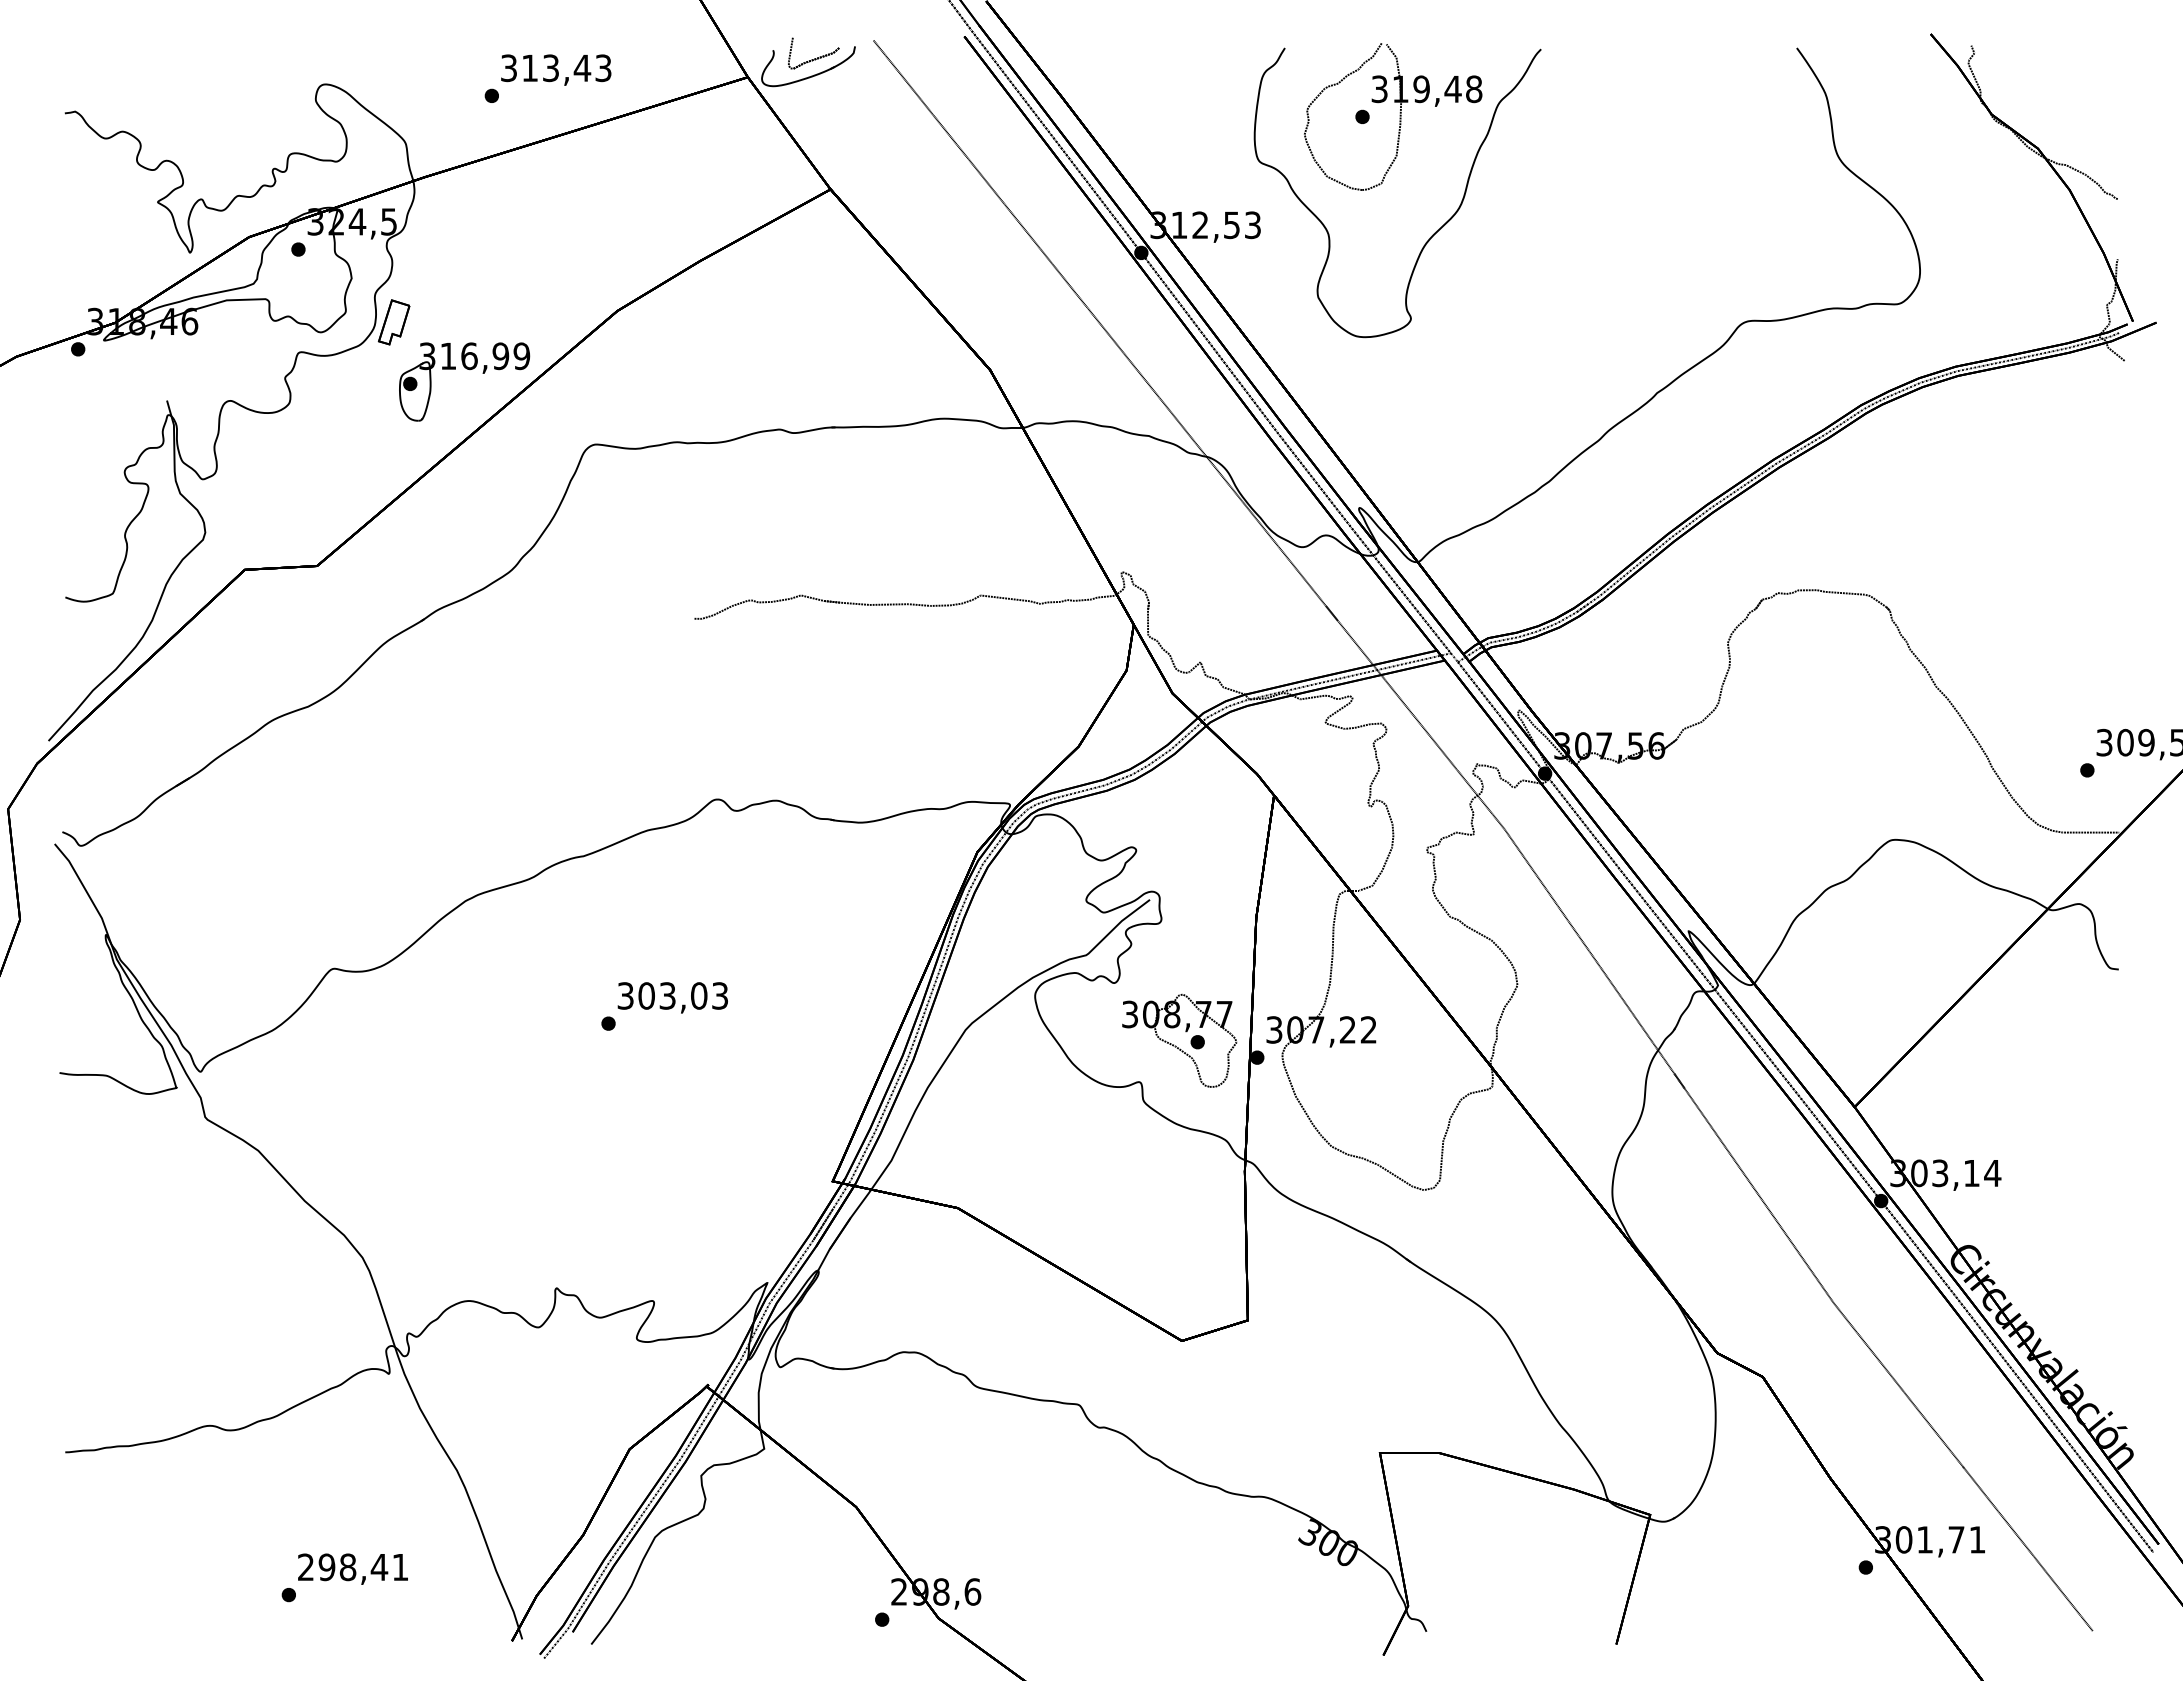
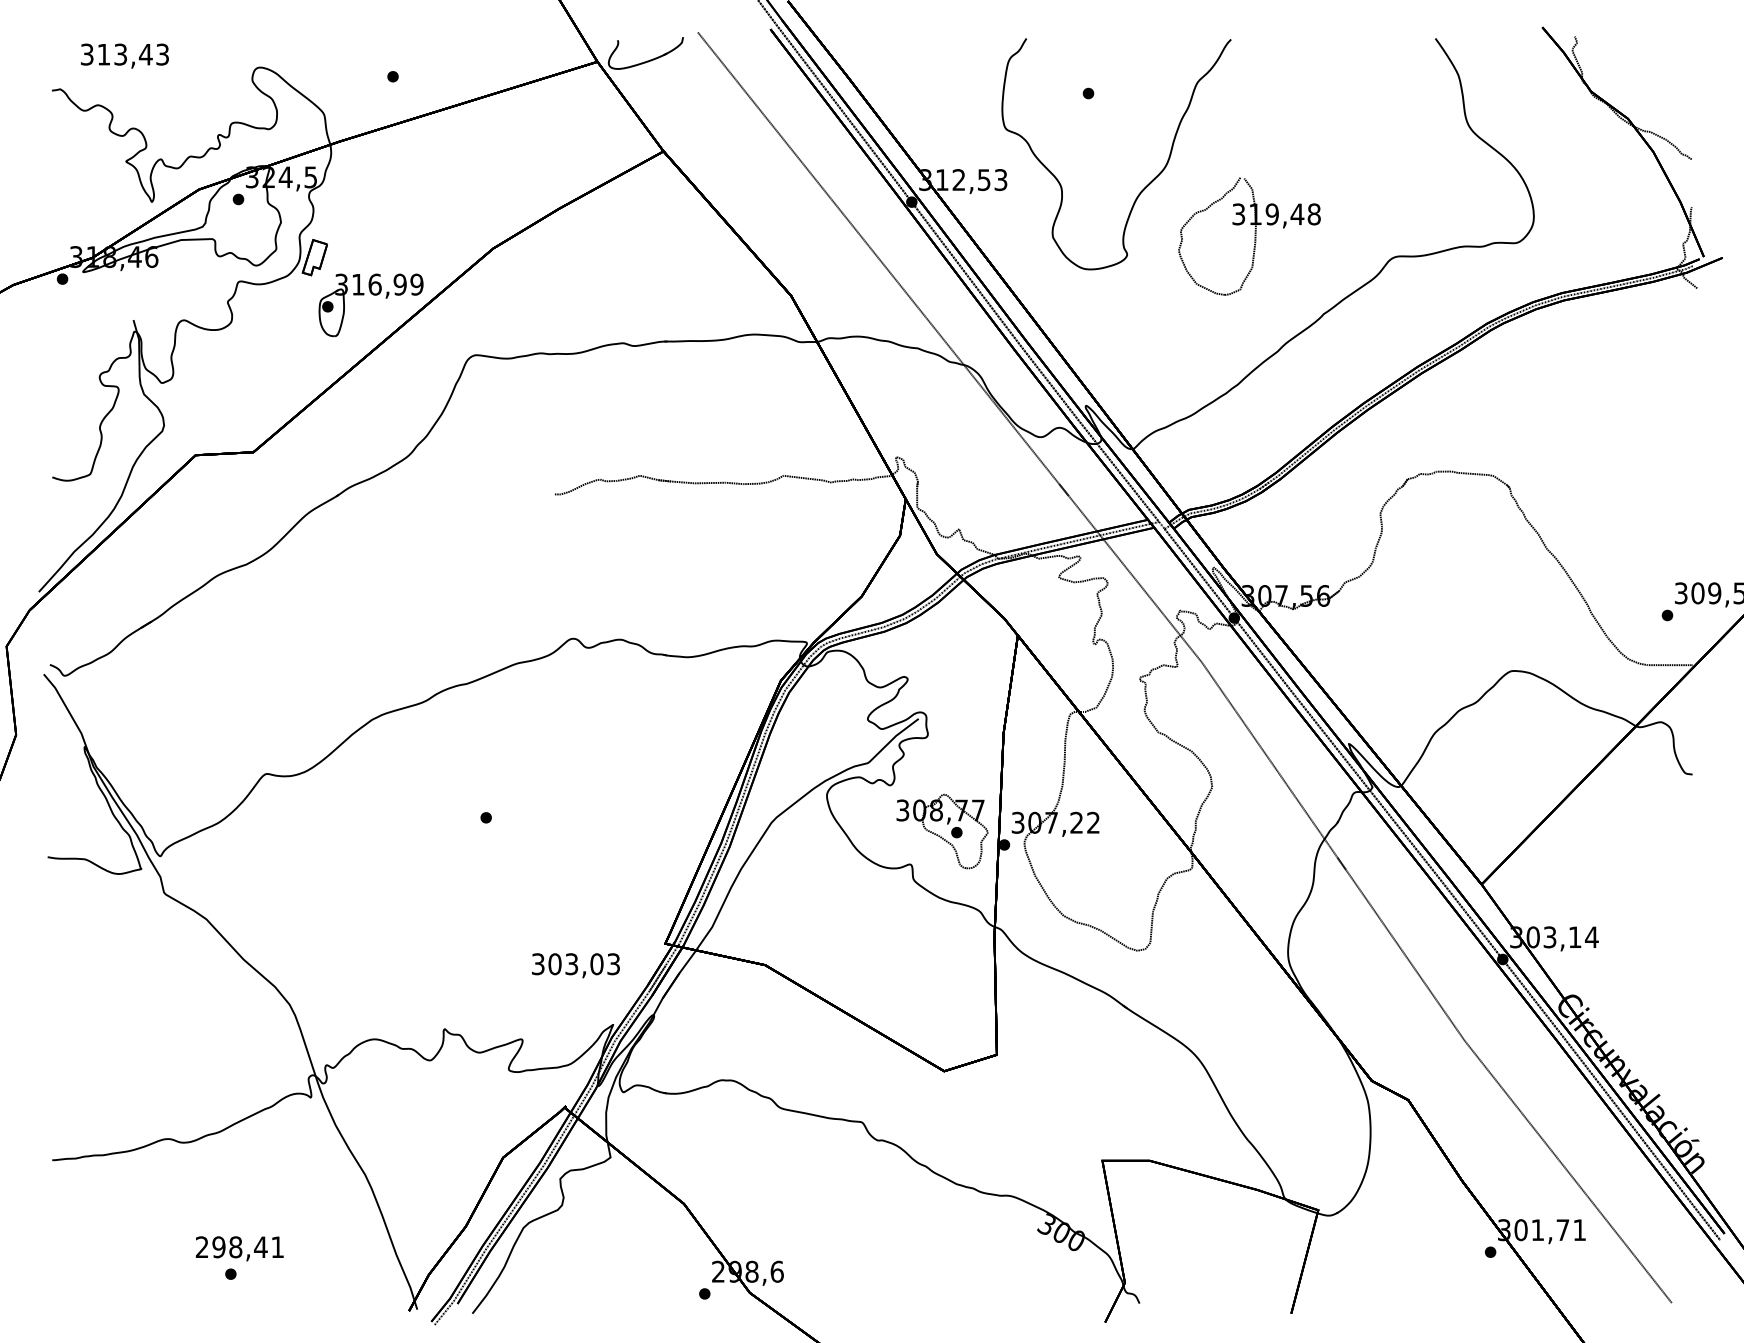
part: (813, 53) -> (649, 42), removed
text: (556, 69) -> (125, 55), moved
part: (1393, 116) -> (1249, 236), moved
text: (672, 997) -> (575, 965), moved
text: (352, 1568) -> (239, 1248), moved

